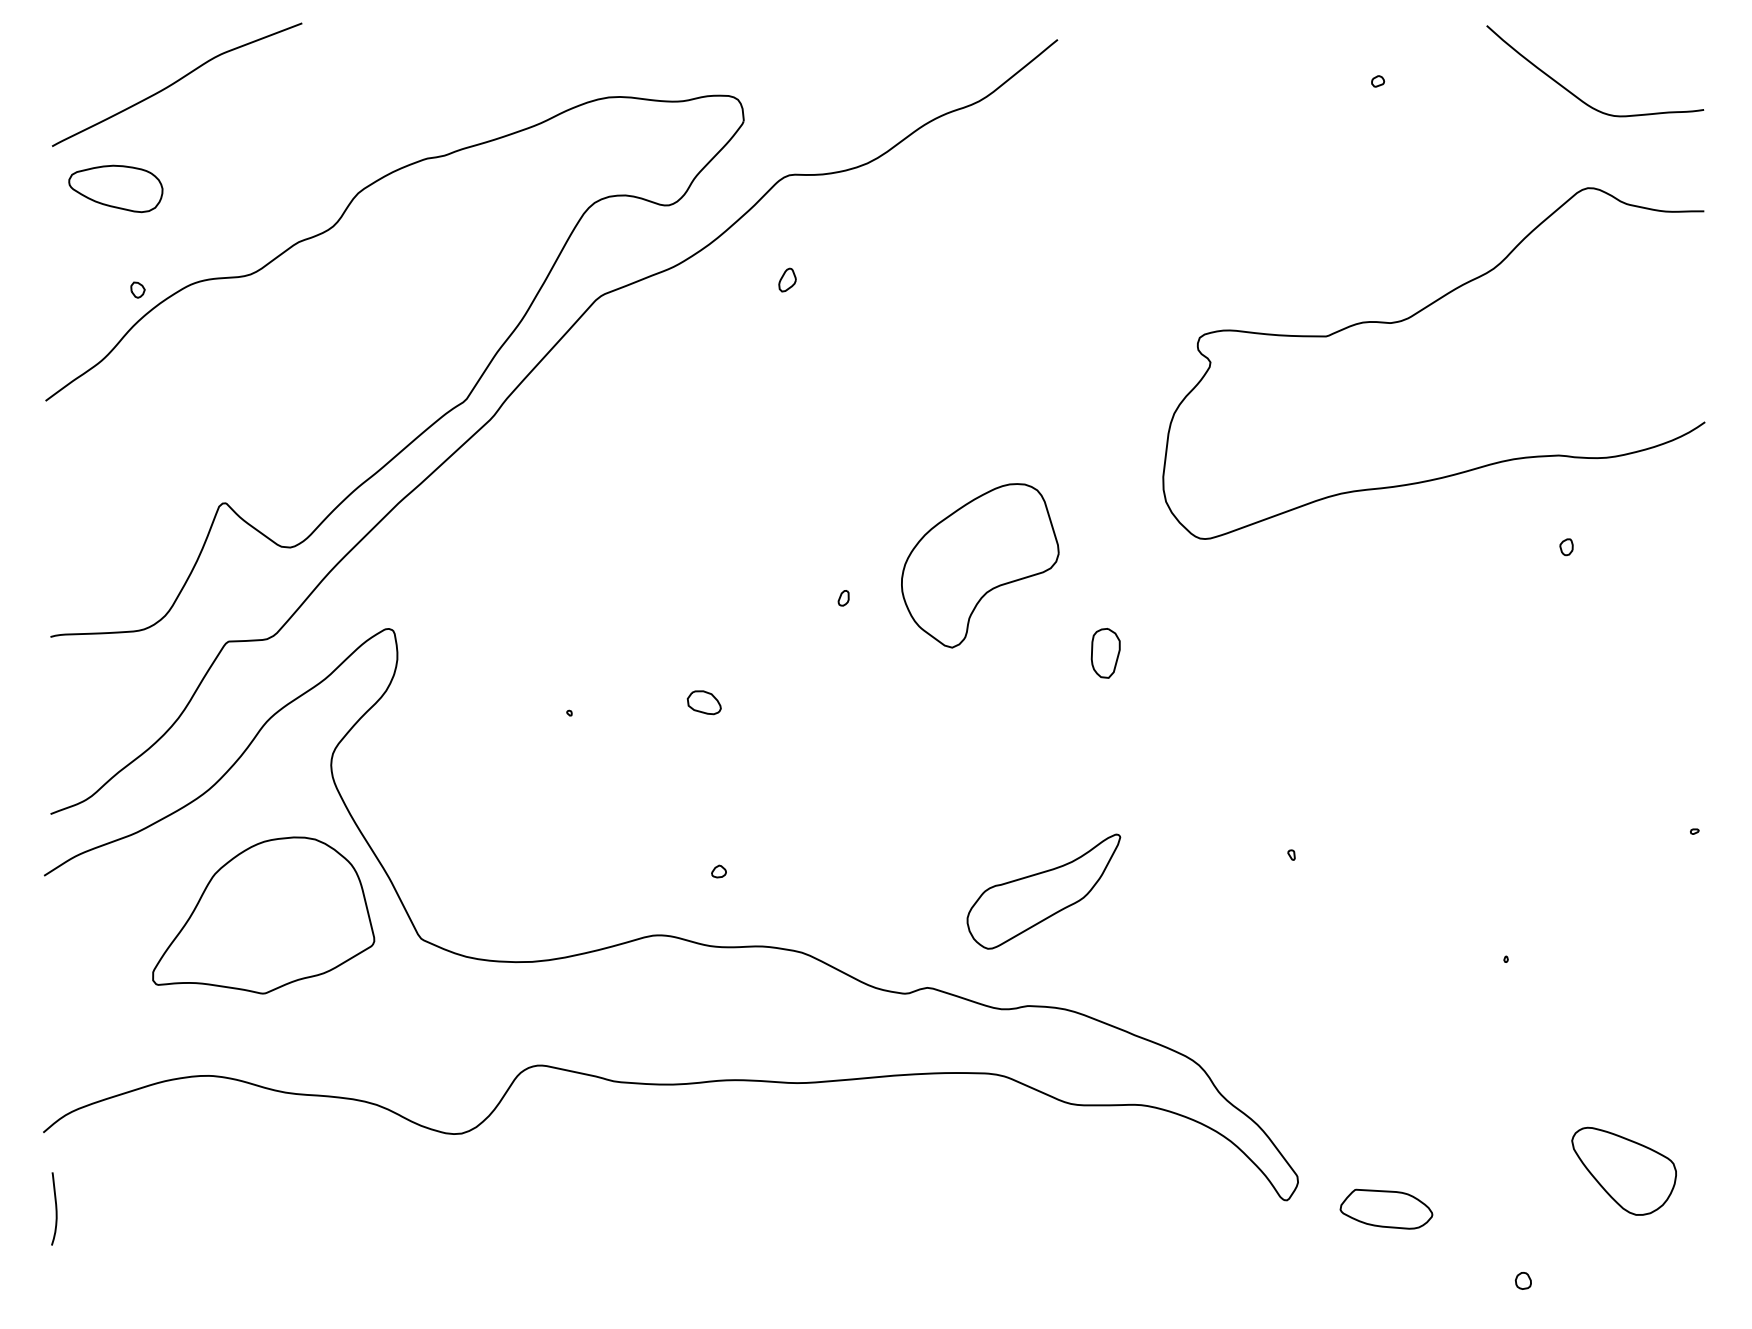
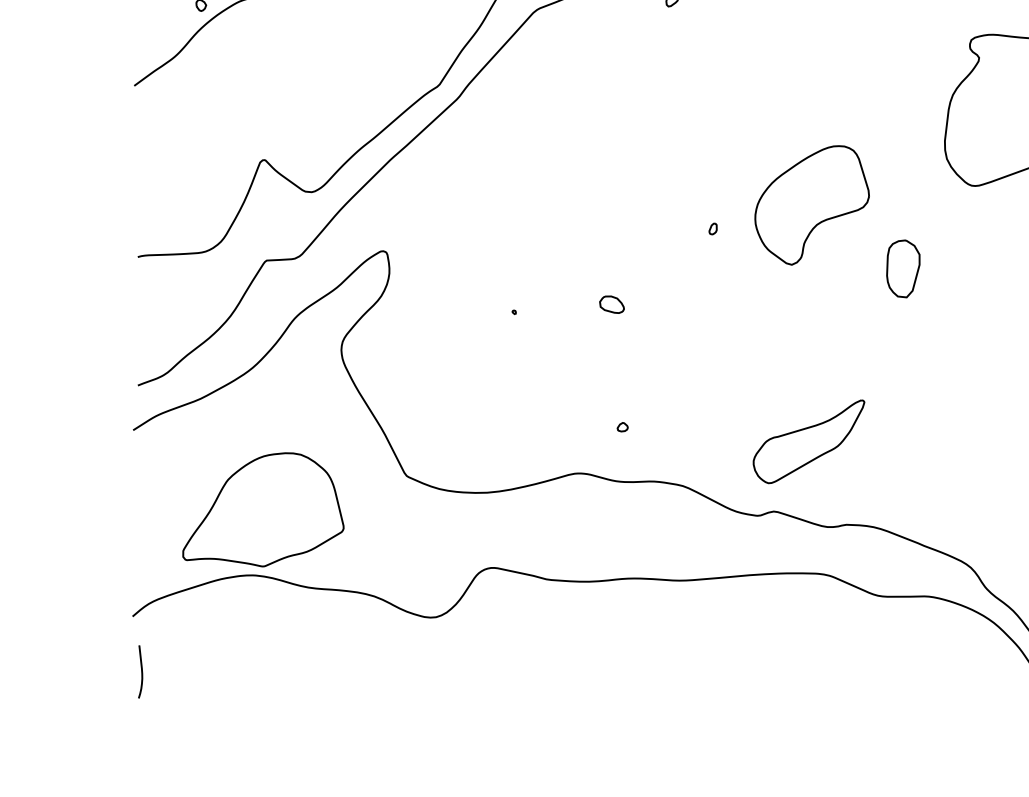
part: (1105, 653) -> (903, 269), size x1.6
part: (1043, 891) -> (808, 441), moved
part: (263, 915) -> (263, 509), moved

